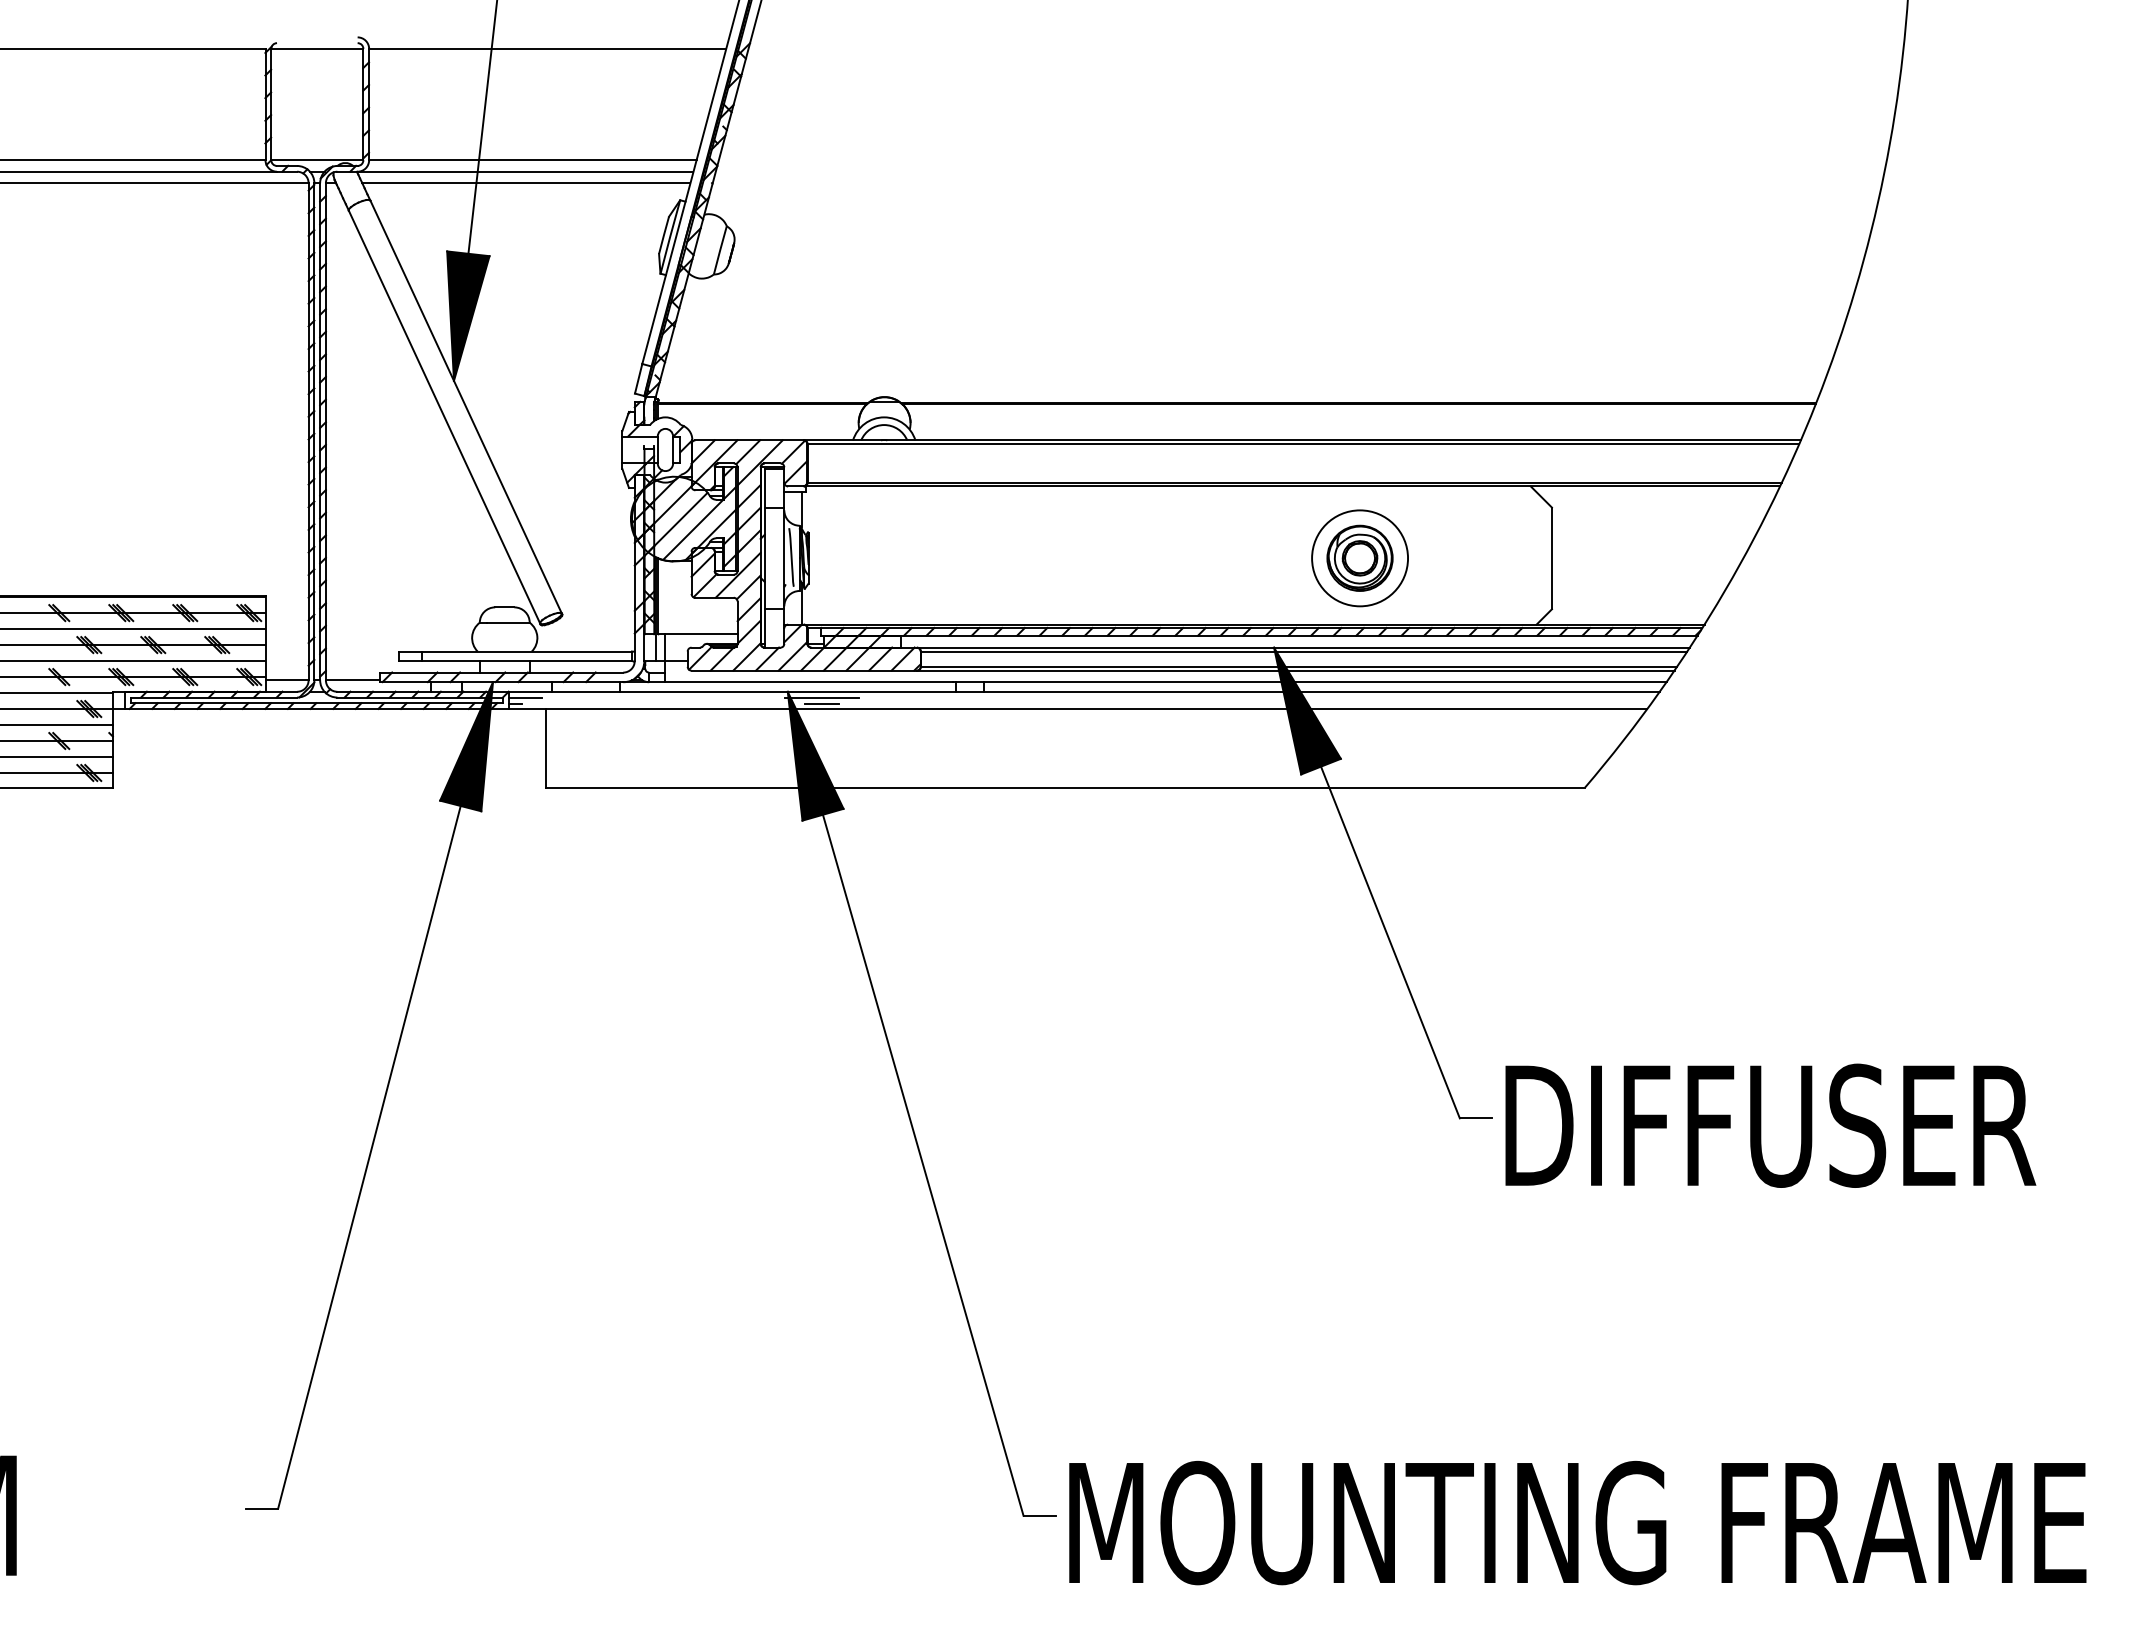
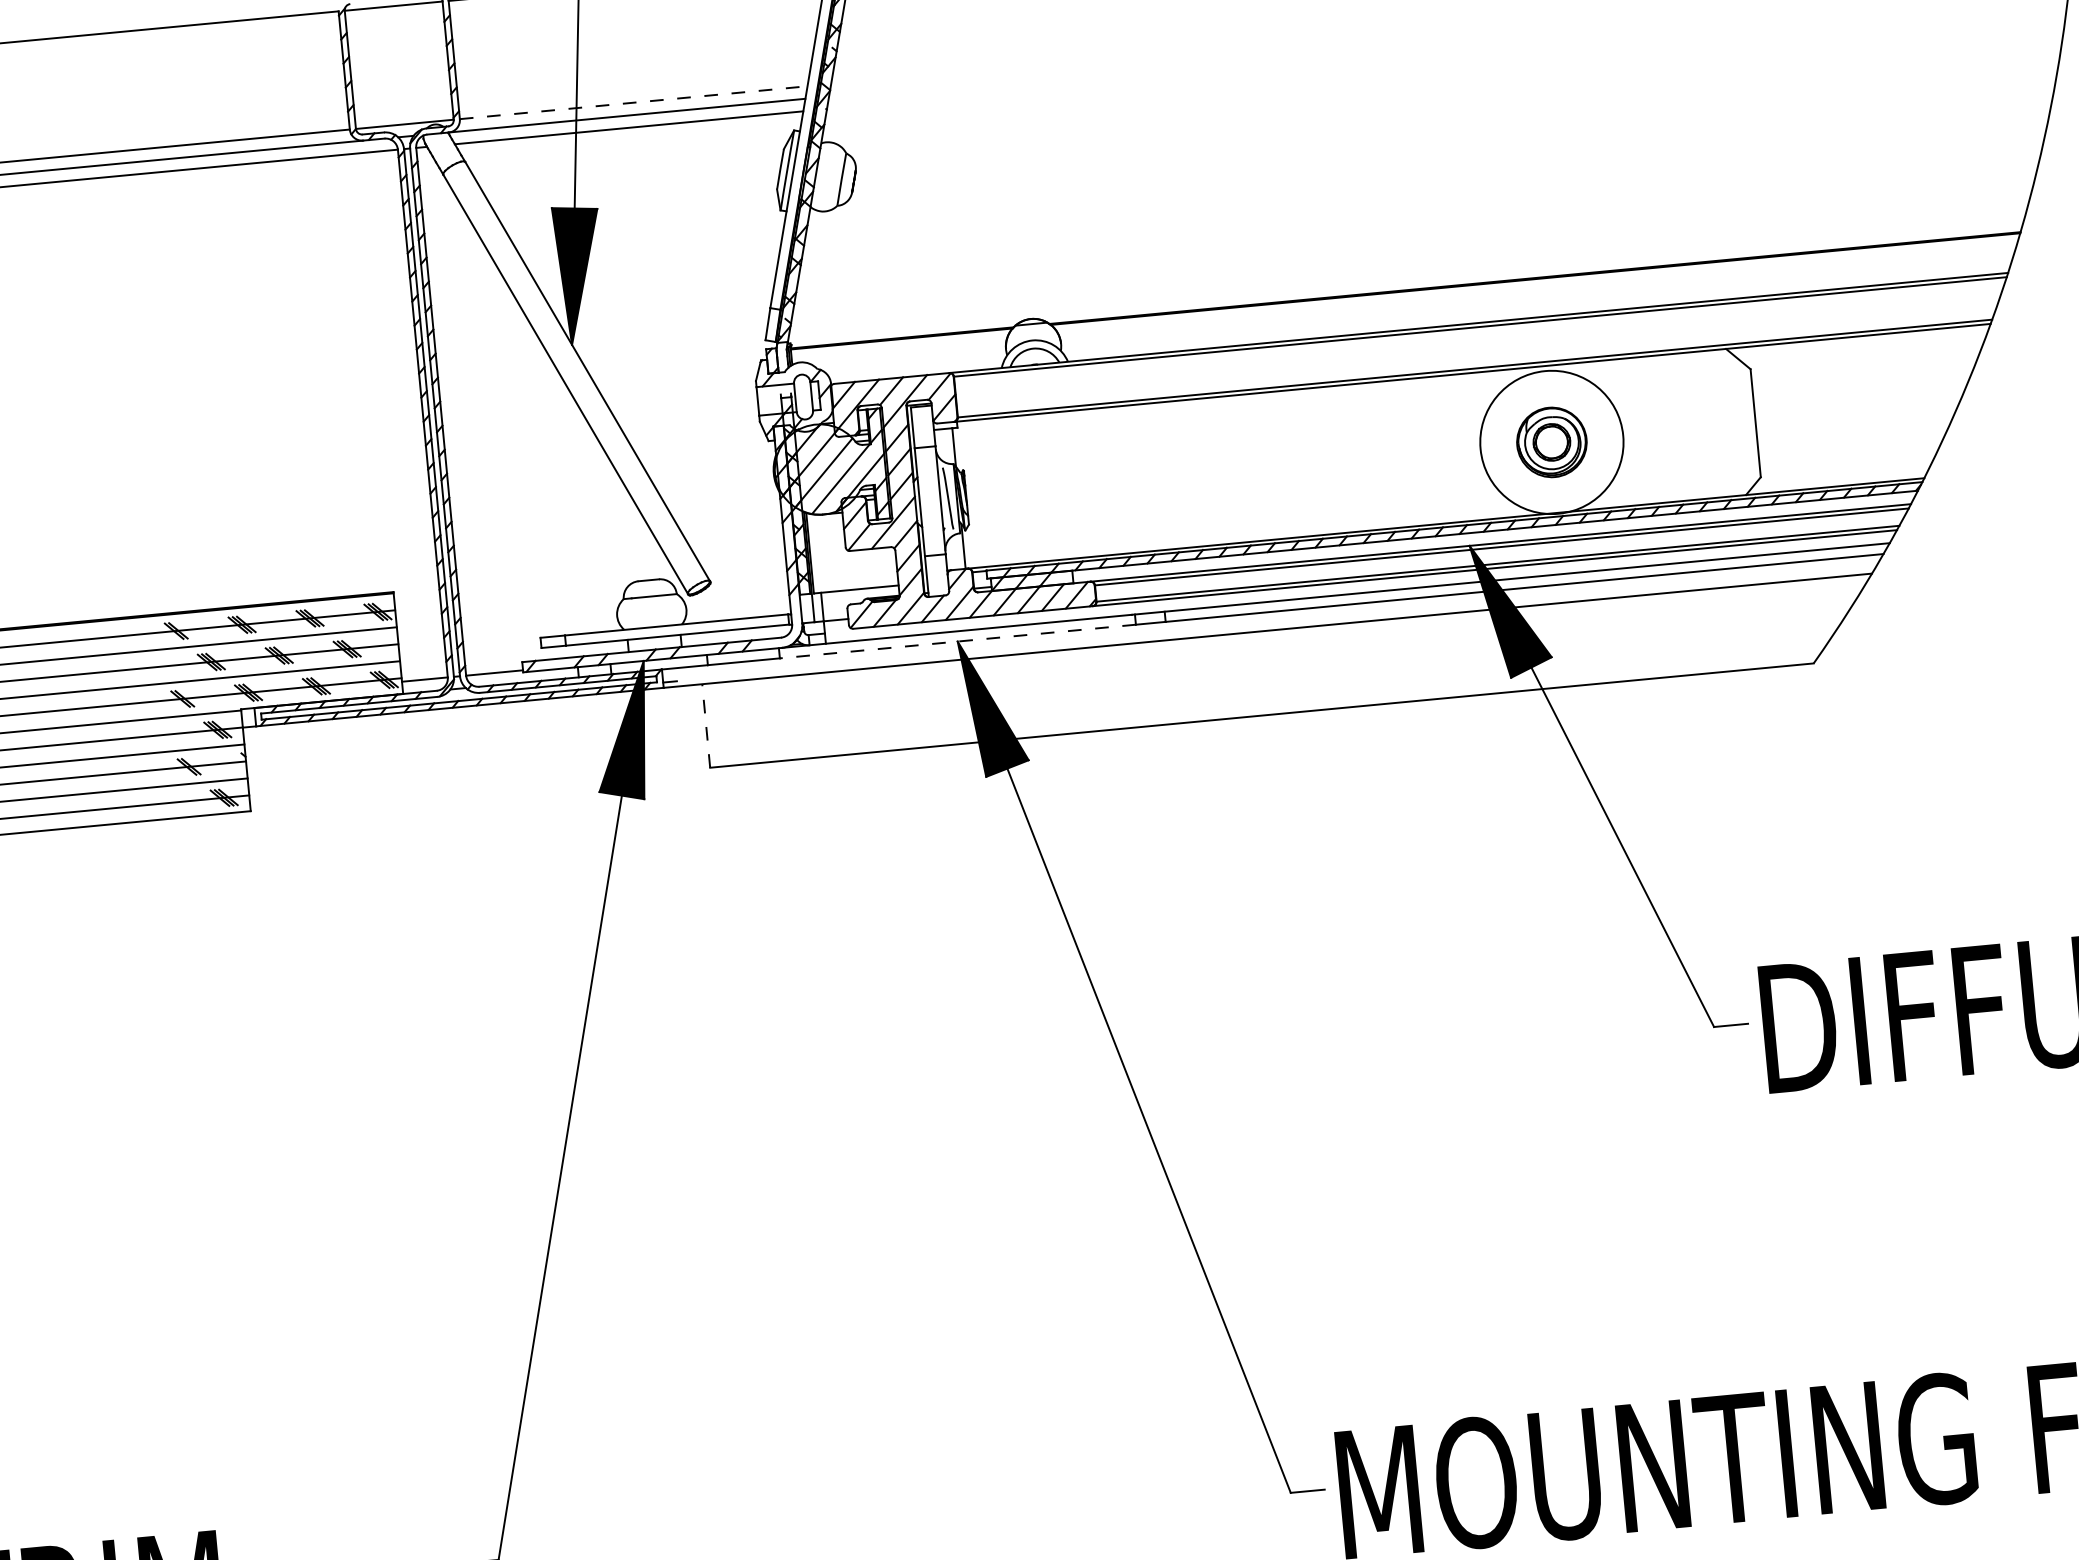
line: (532, 160) -> (633, 103), solid -> dashed
circle: (1360, 558) -> (1552, 442), size x1.4
line: (787, 691) -> (957, 641), solid -> dashed
line: (525, 697) -> (679, 673), removed
line: (821, 697) -> (994, 644), removed
line: (821, 704) -> (994, 651), removed
line: (545, 747) -> (706, 725), solid -> dashed

